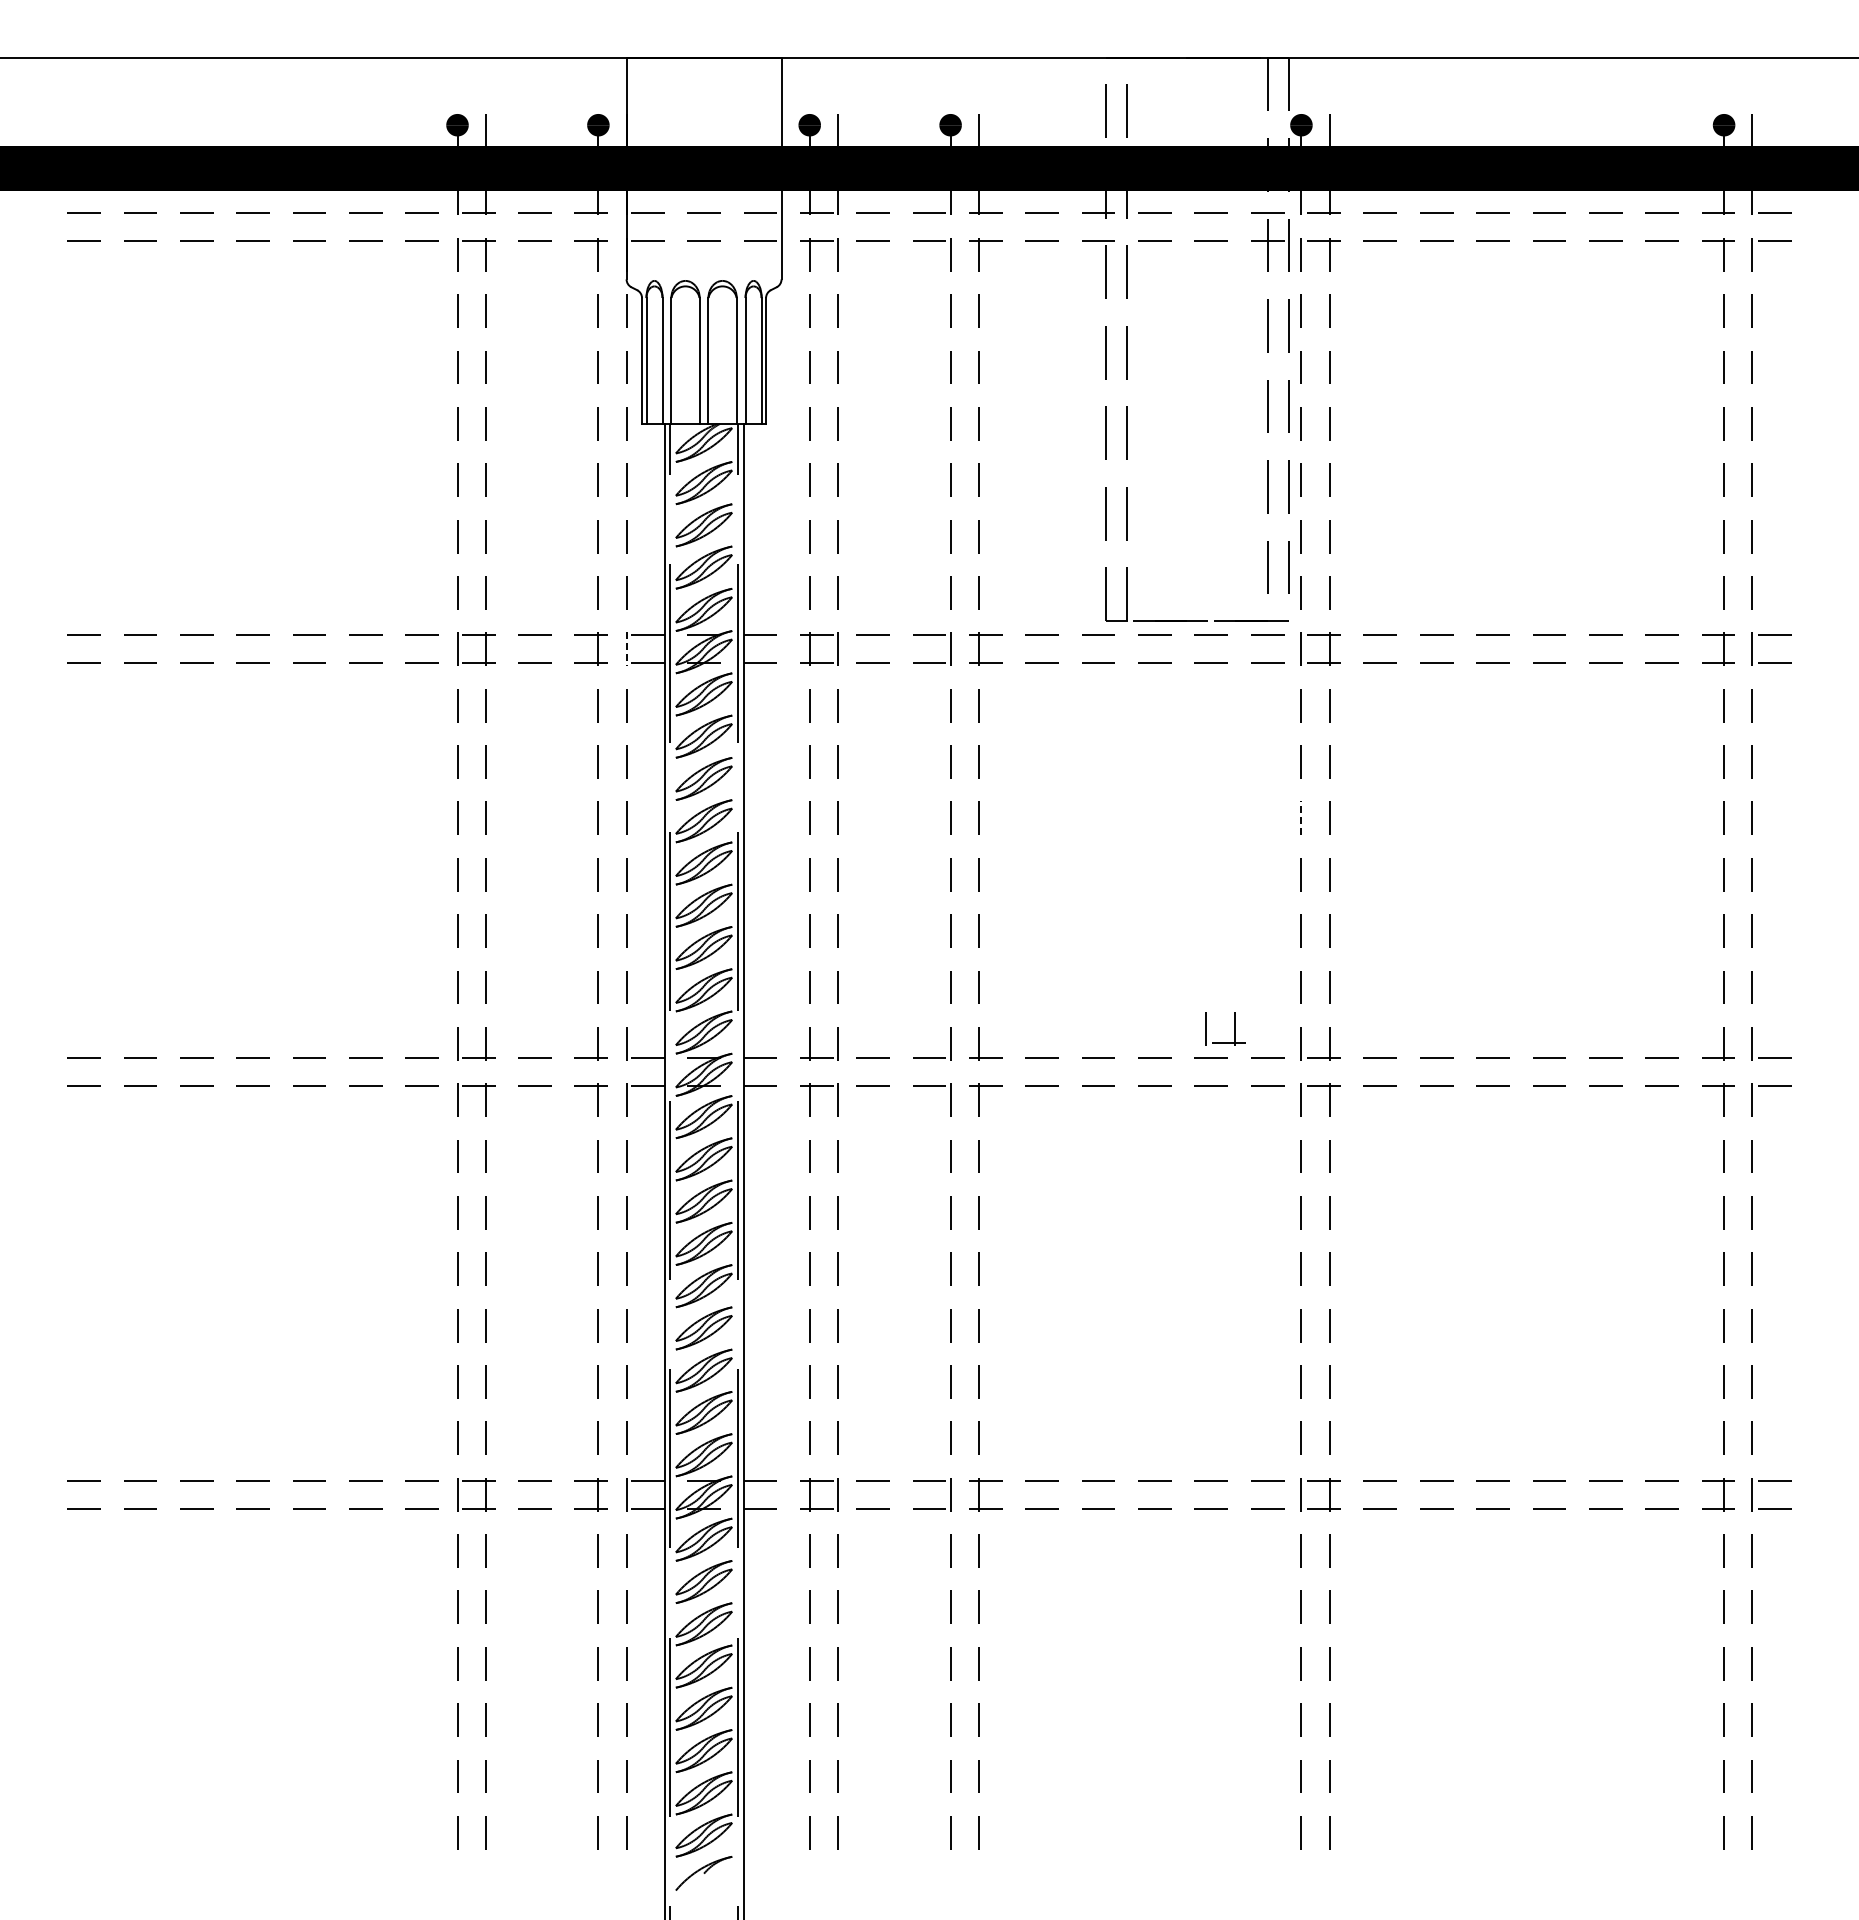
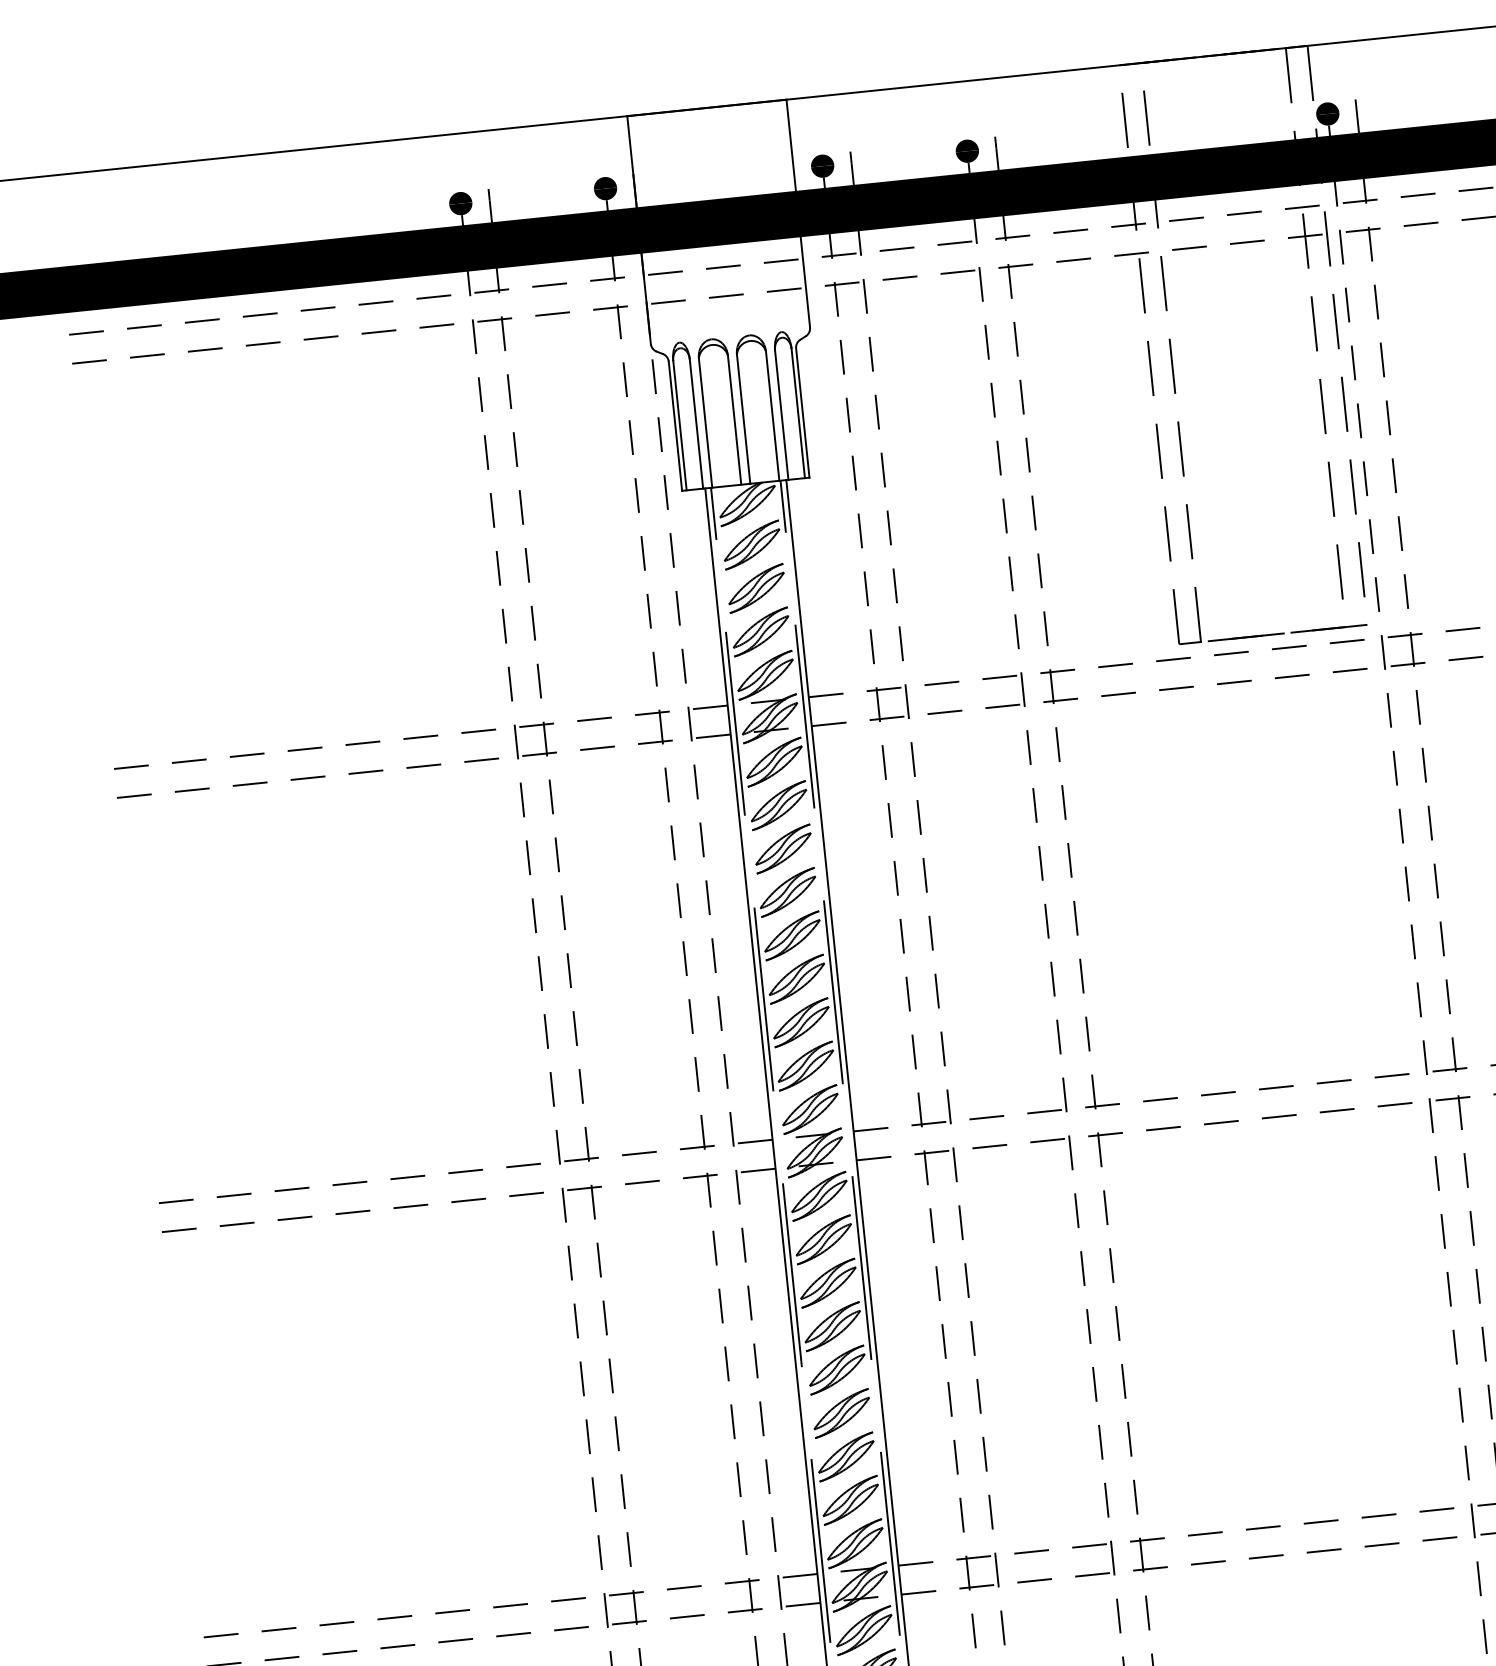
line: (626, 649) -> (690, 724), dashed -> solid
line: (1301, 818) -> (1401, 826), dashed -> solid
part: (1234, 1028) -> (1354, 1049), removed

